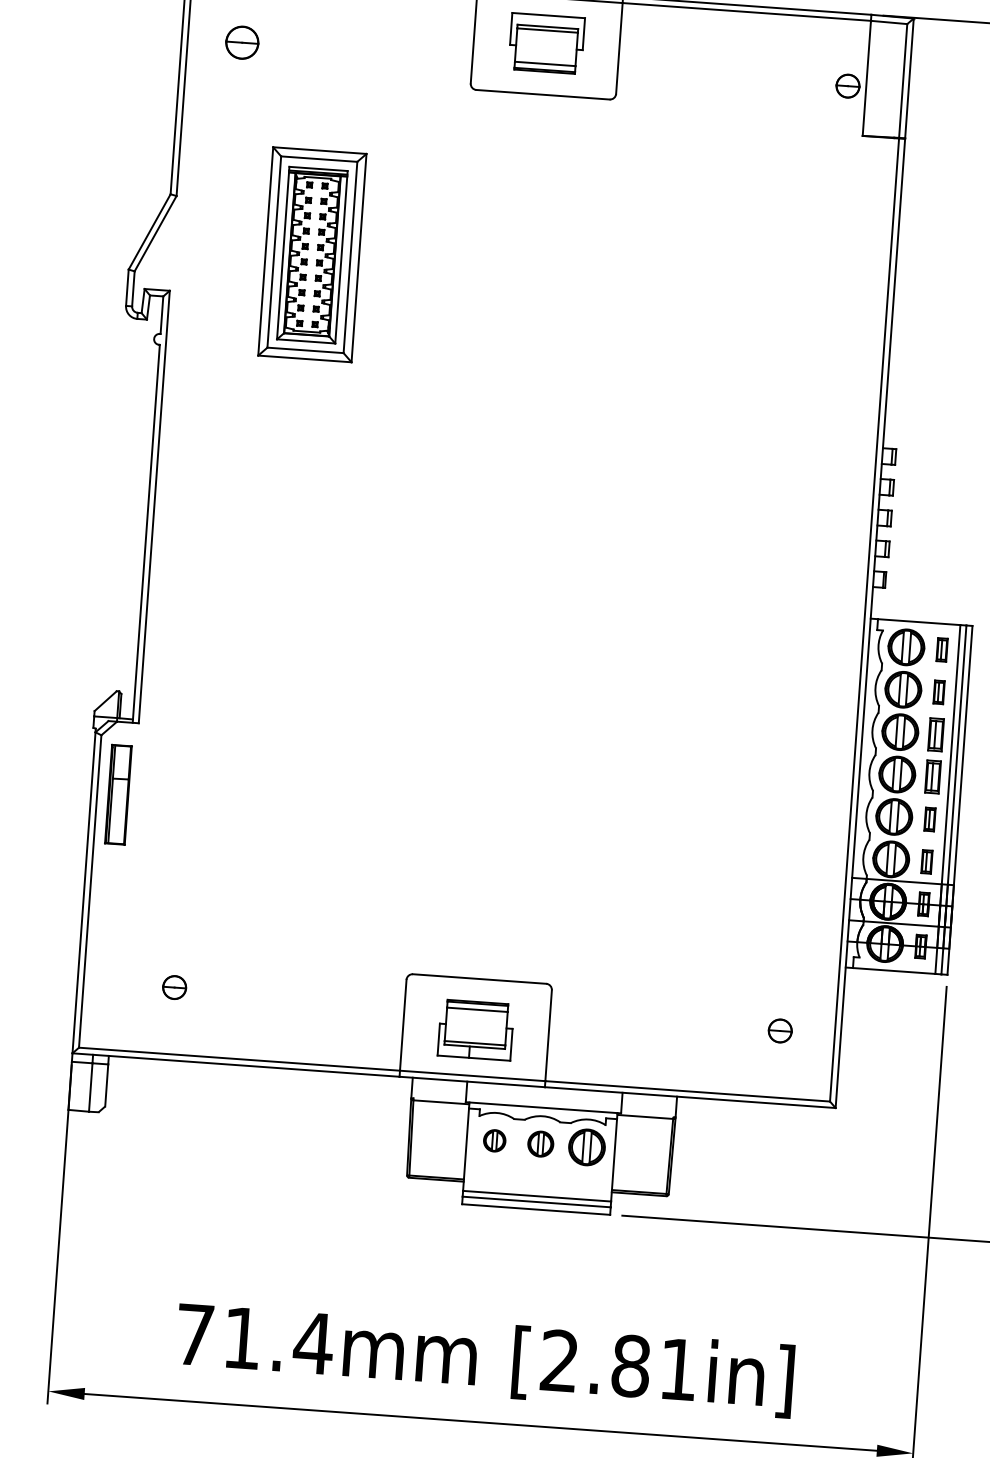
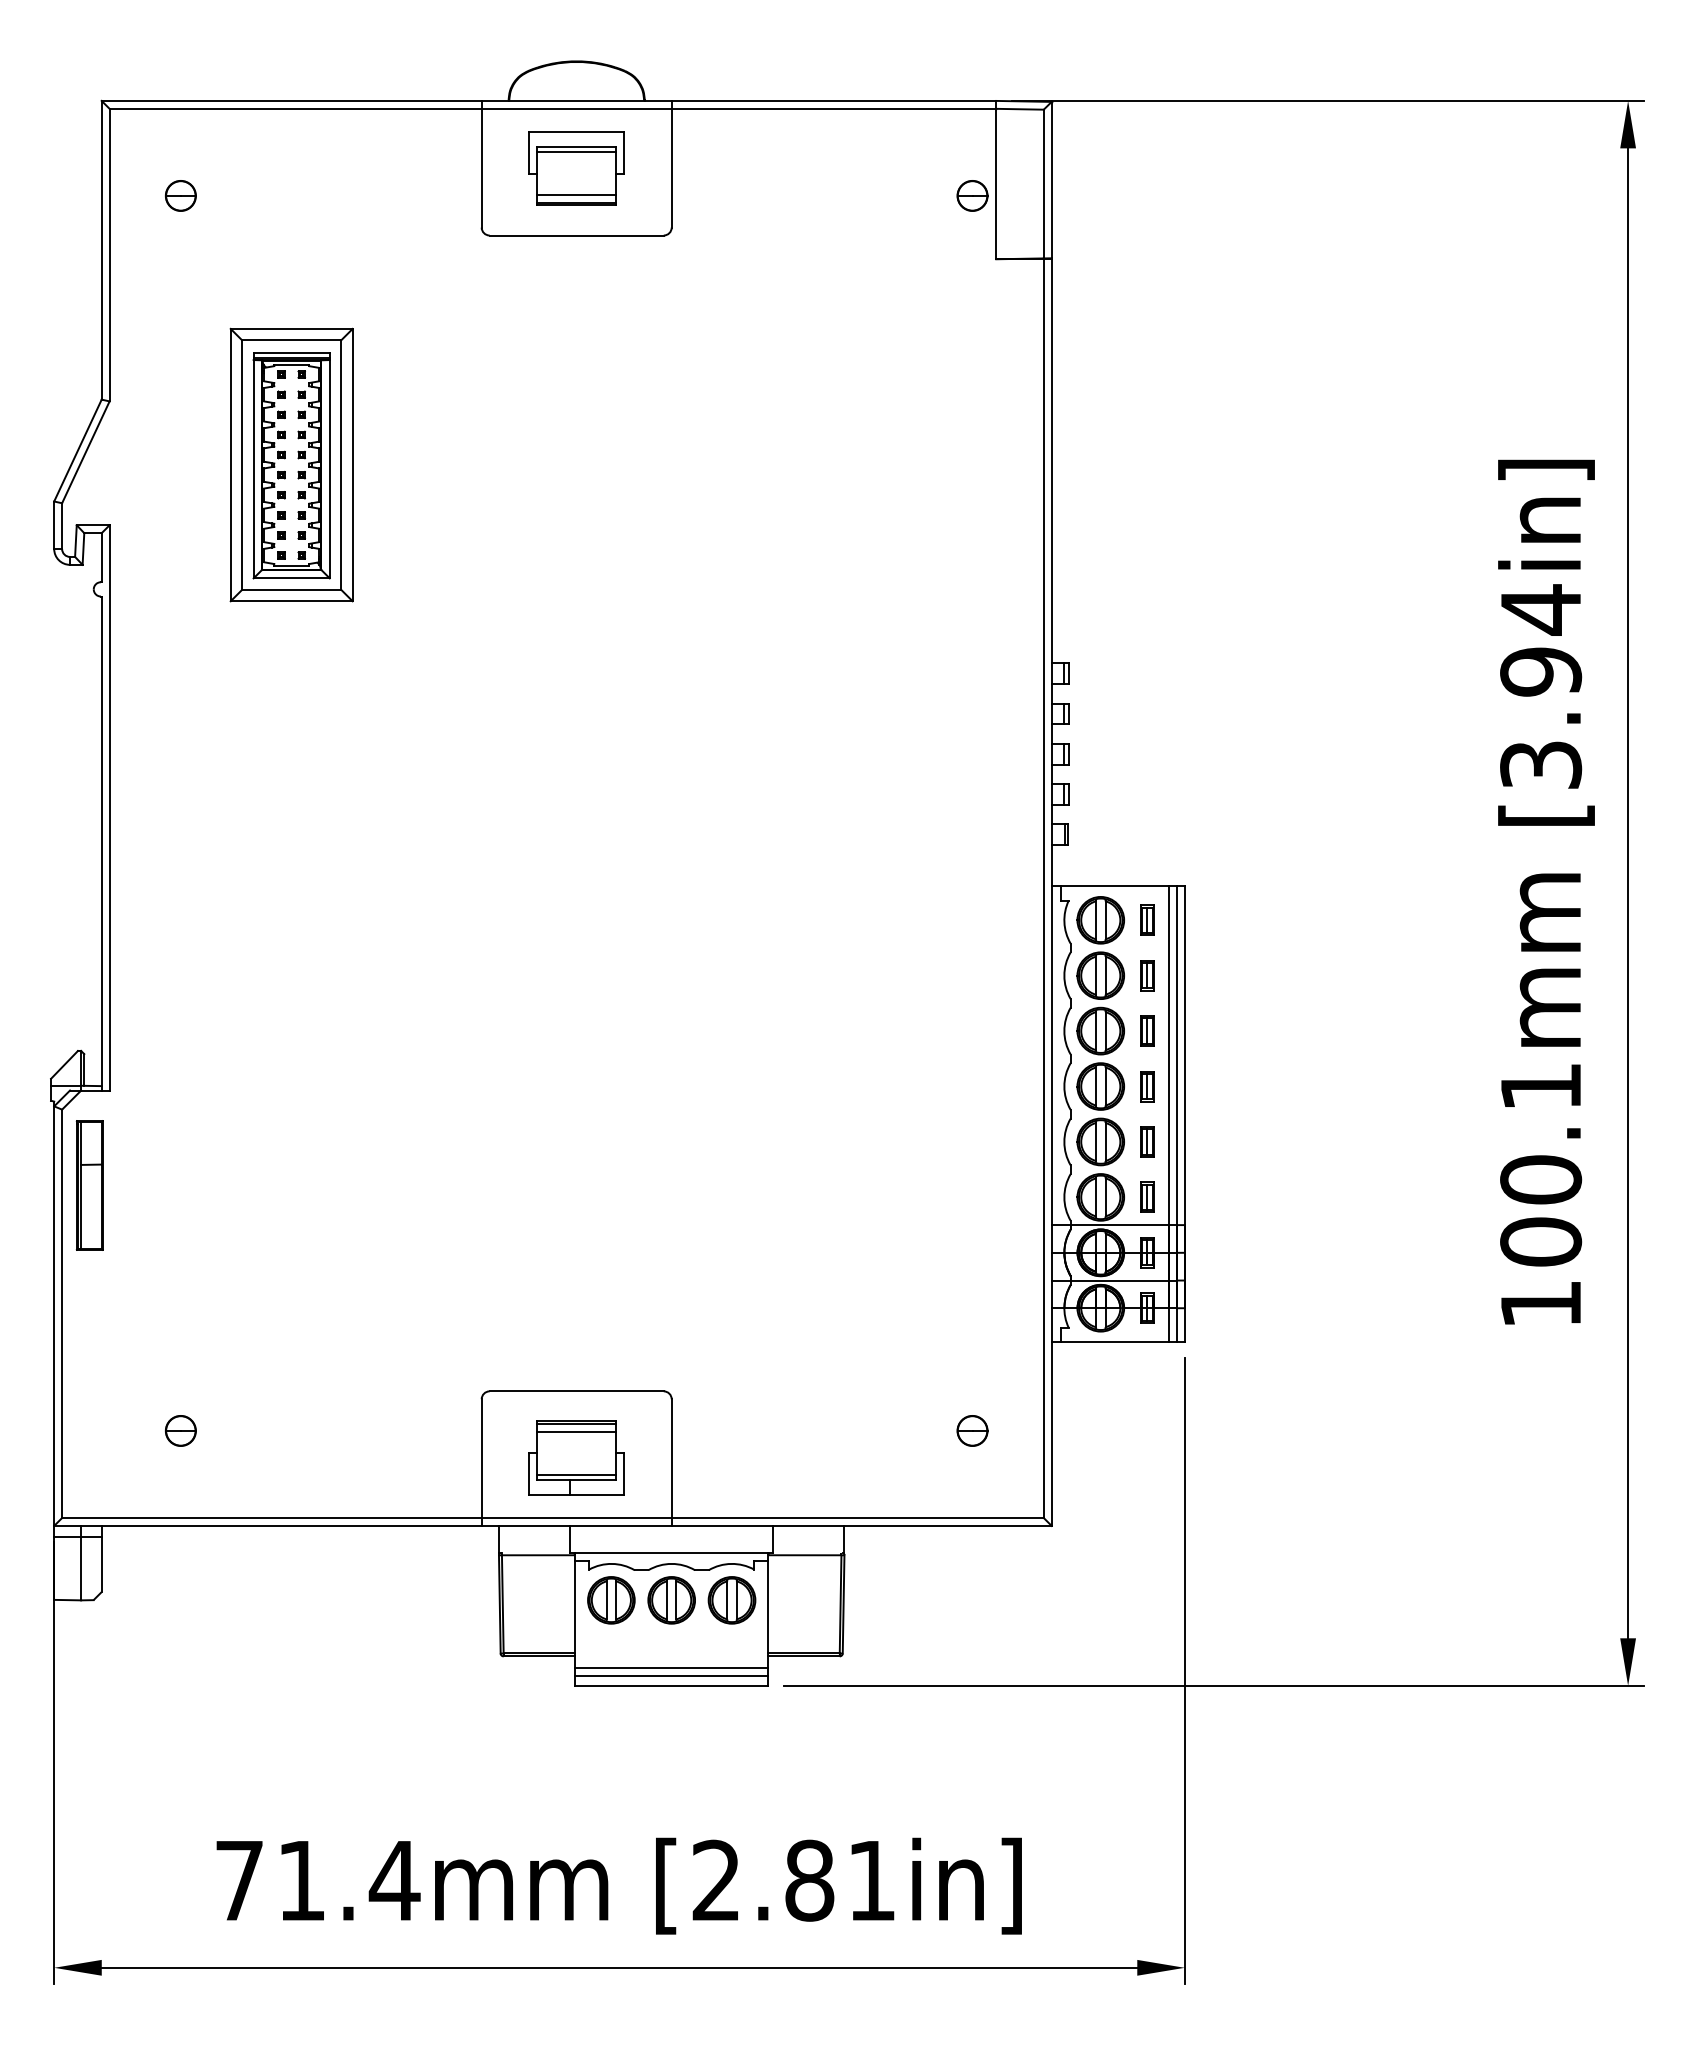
part: (242, 42) -> (180, 195), size x0.71
part: (936, 734) -> (1147, 1030), size x0.71
part: (933, 777) -> (1147, 1086), size x0.71
part: (494, 1140) -> (611, 1600), size x1.67
part: (540, 1144) -> (671, 1600), size x1.43

